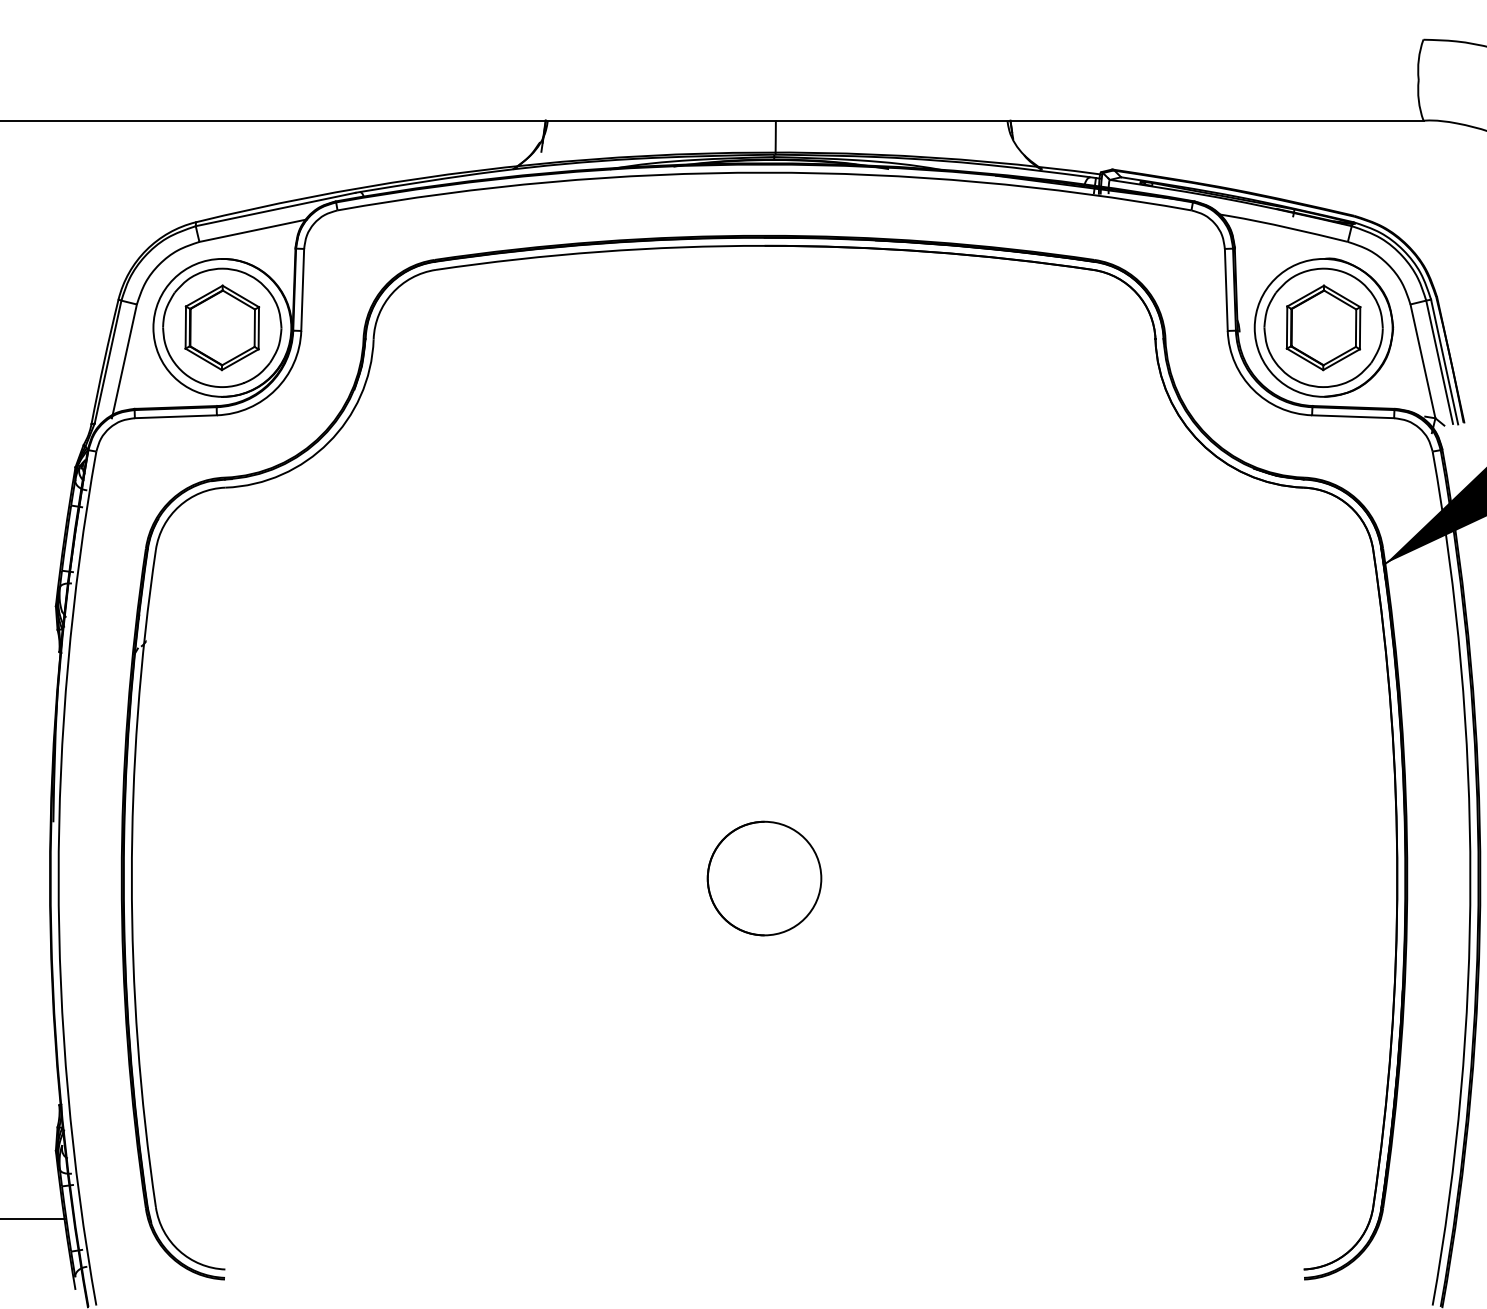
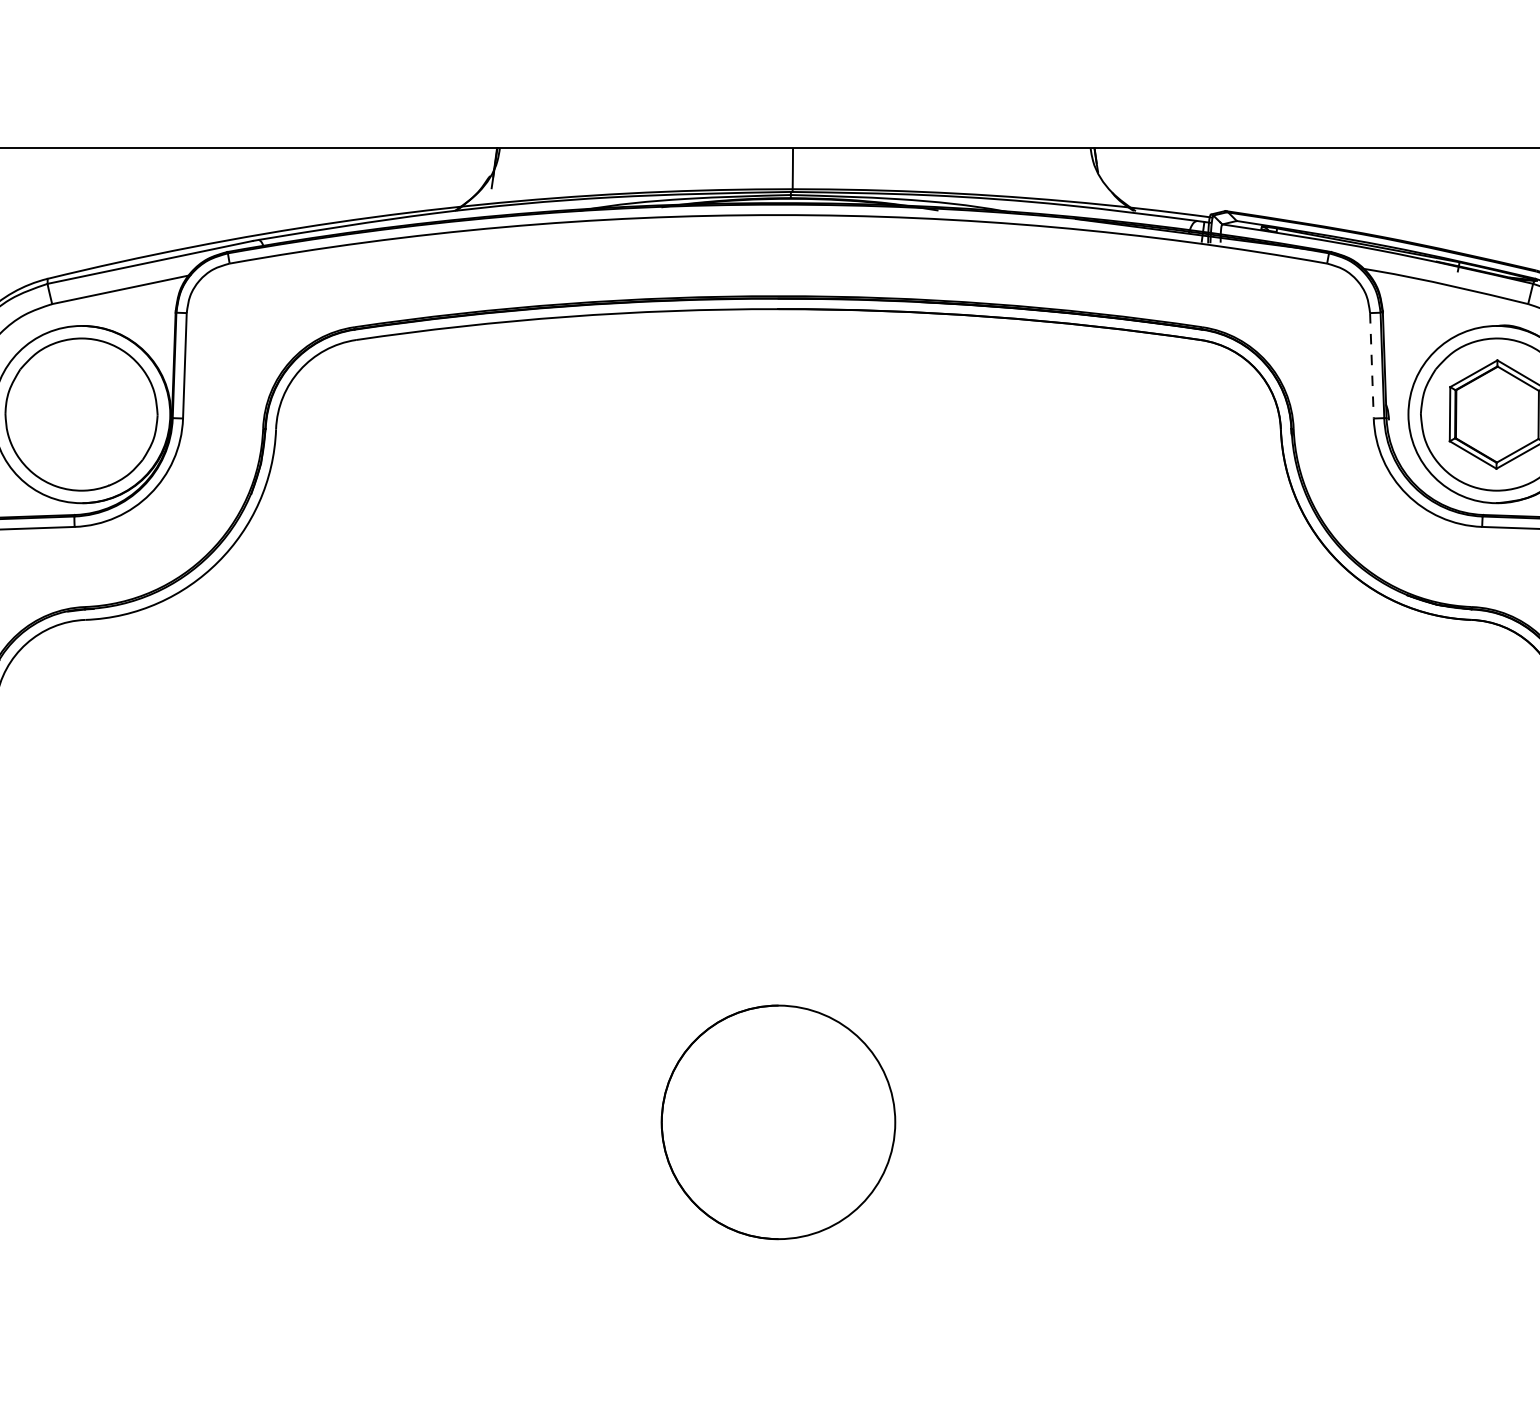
line: (1226, 290) -> (1372, 366), solid -> dashed
part: (222, 327) -> (81, 414), removed
part: (764, 878) -> (778, 1122), size x1.6

